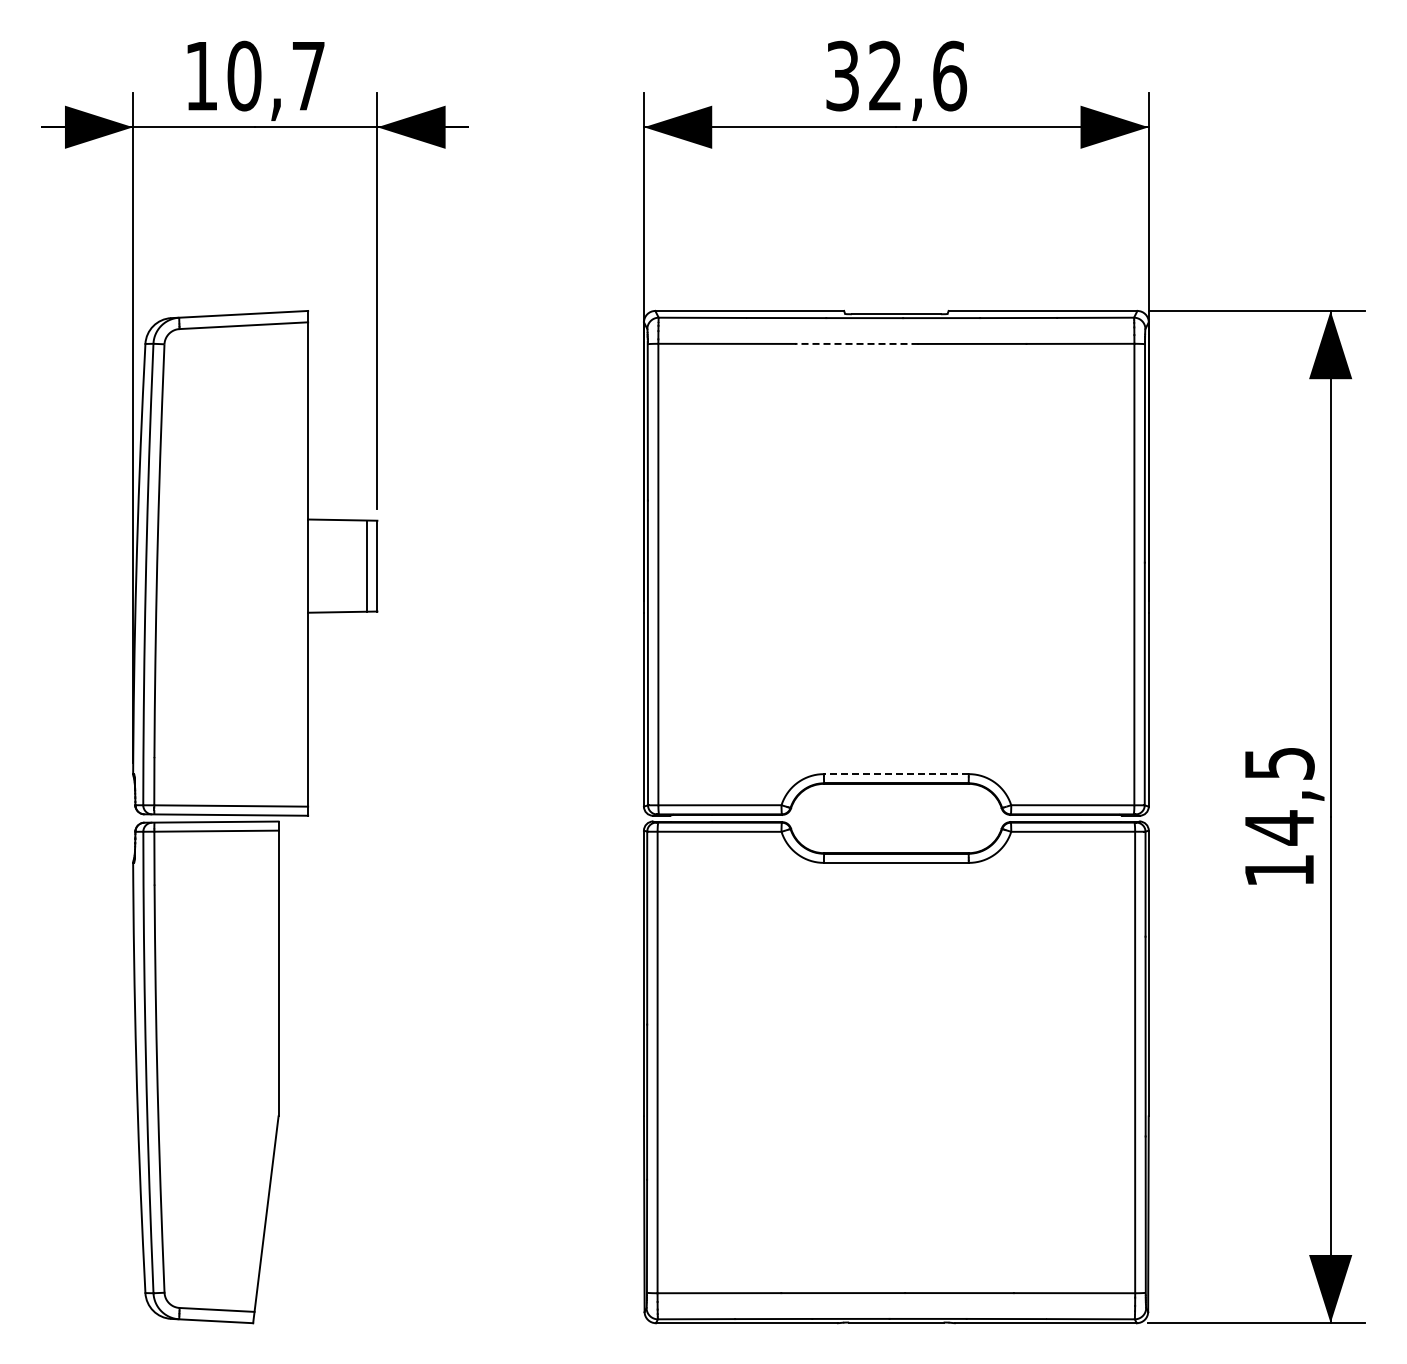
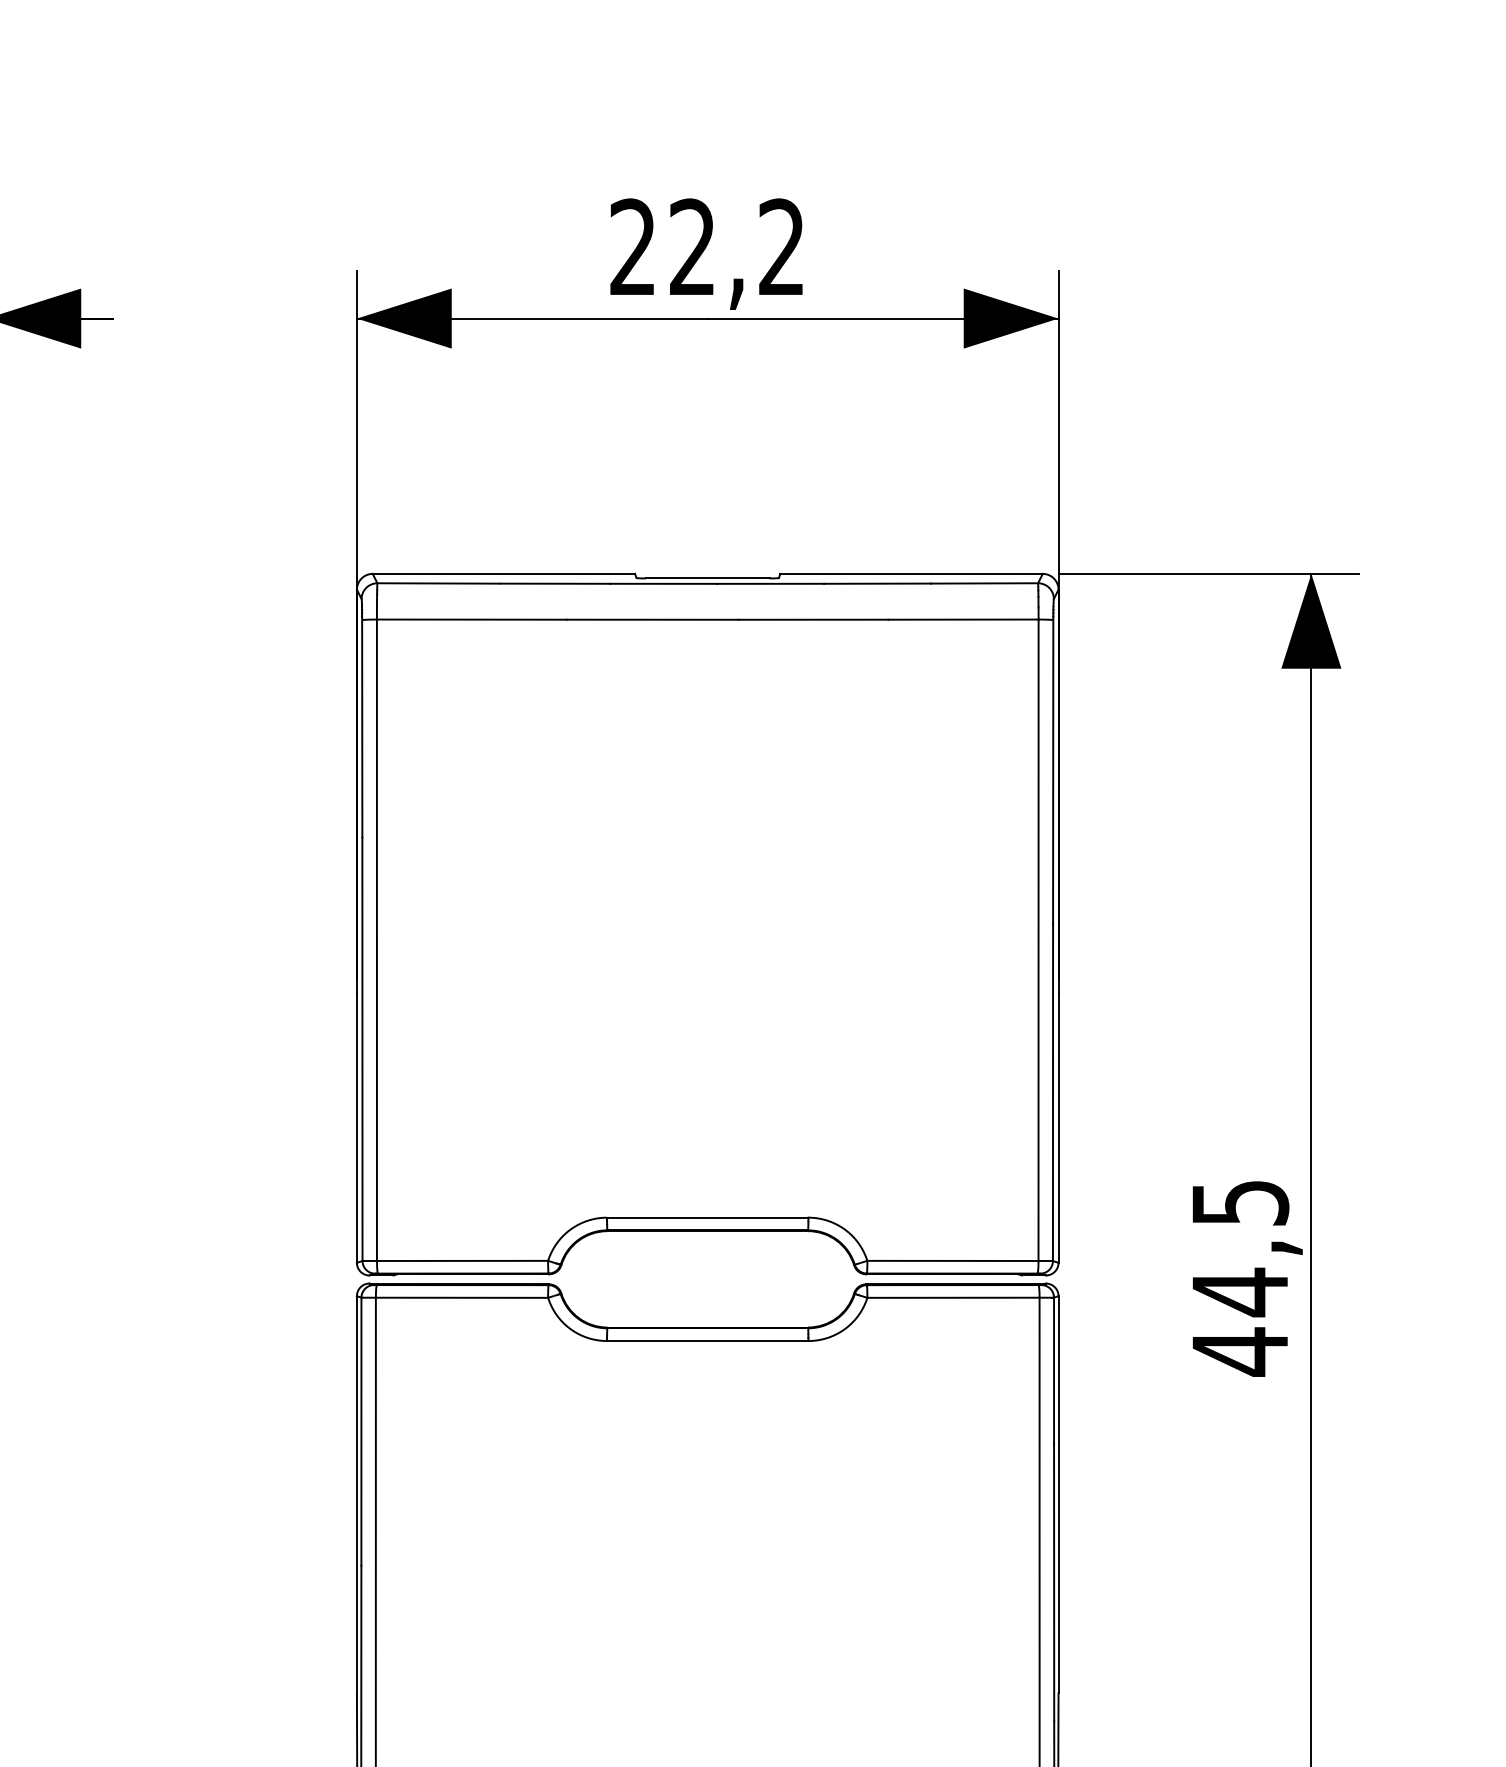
text: (896, 75) -> (707, 246), 32,6 -> 22,2
line: (856, 343) -> (652, 619), dashed -> solid
line: (895, 774) -> (706, 1218), dashed -> solid
text: (1279, 870) -> (1240, 1351), 14,5 -> 44,5

